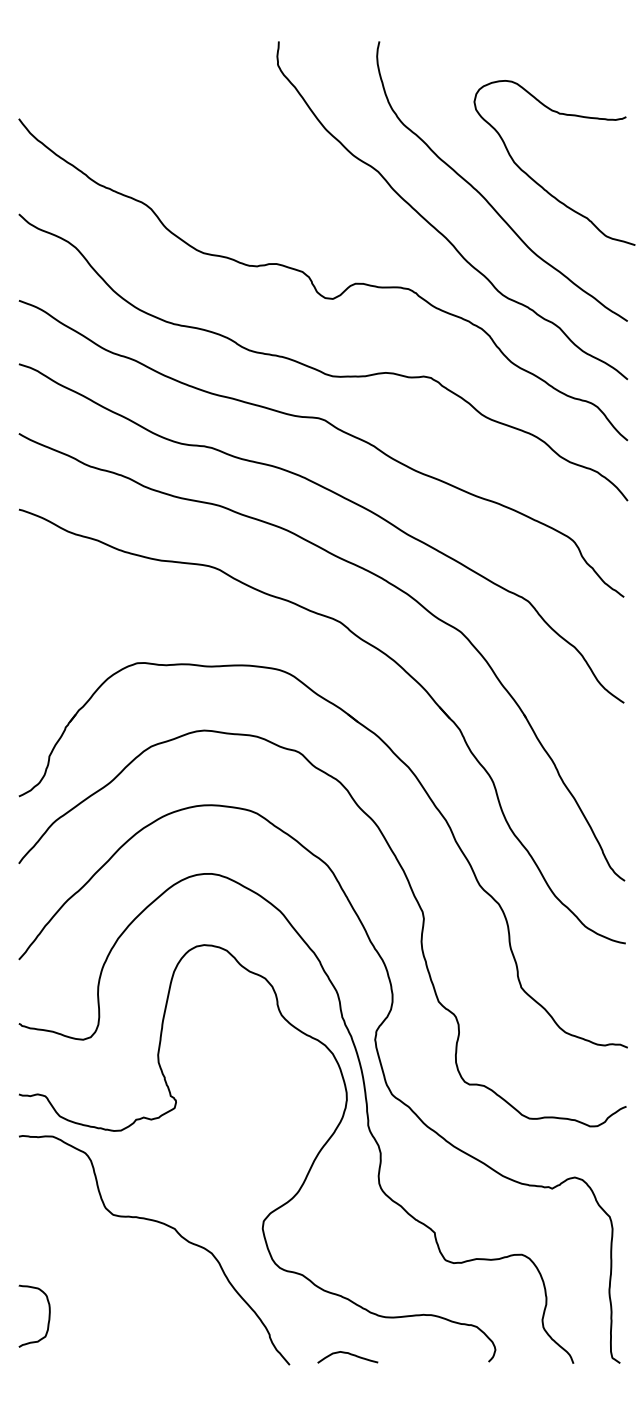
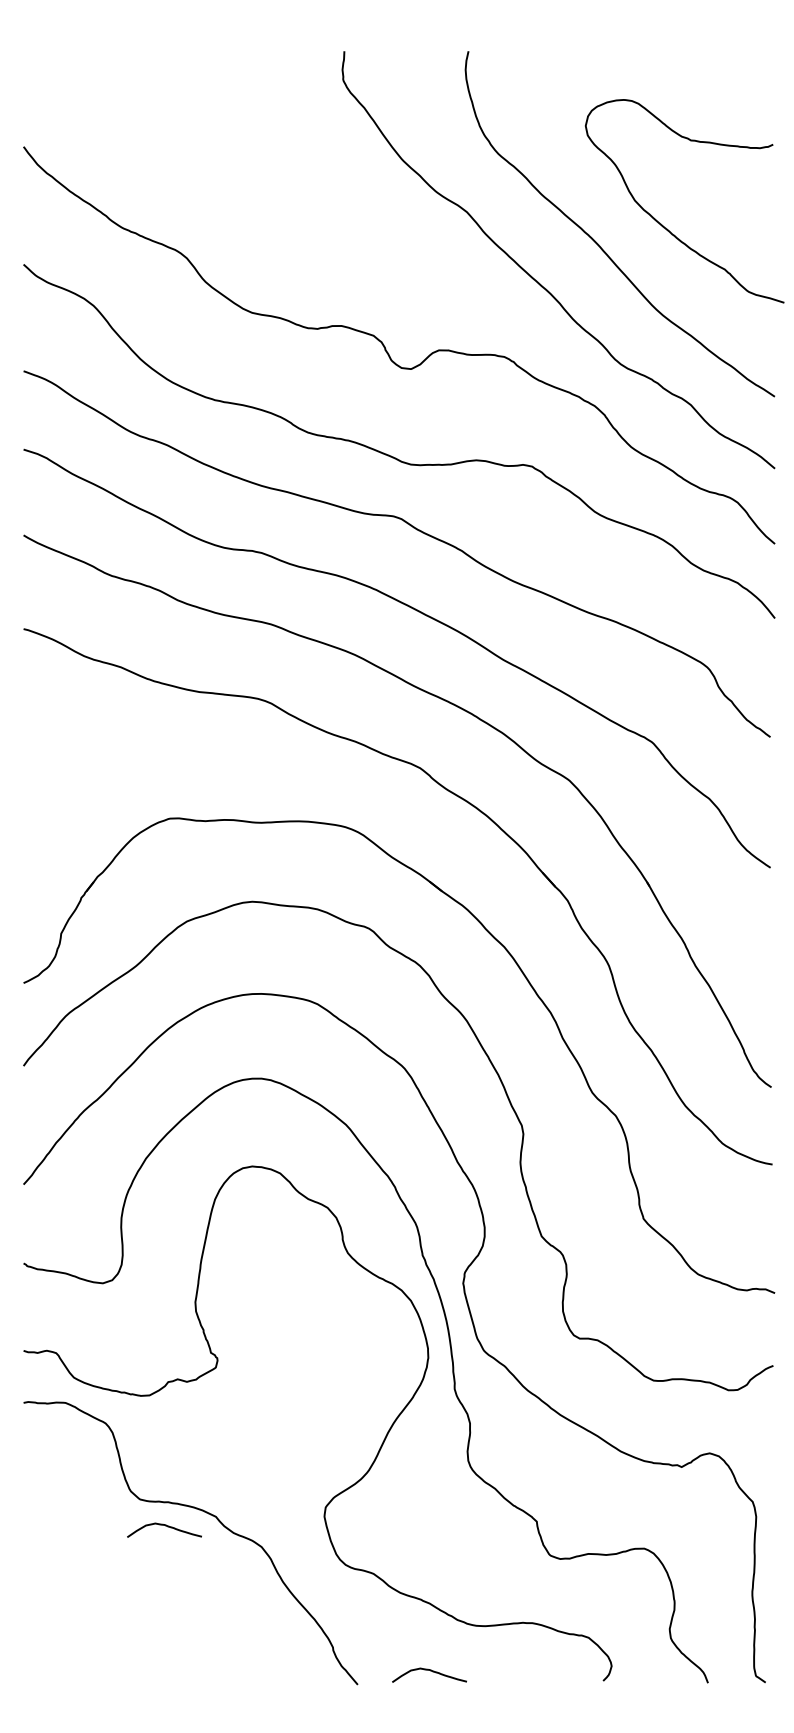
curve: (133, 1236) -> (165, 1526), added
curve: (48, 1316) -> (60, 1624), removed

